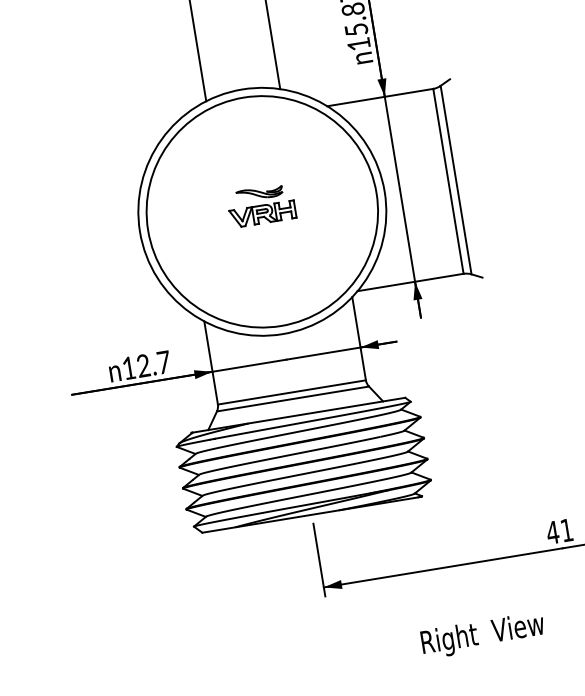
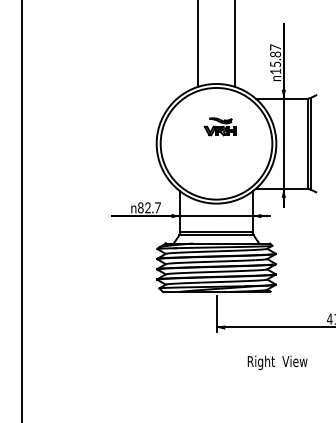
part: (259, 205) -> (219, 126), moved
text: (128, 367) -> (140, 207), 12.7 -> 82.7
text: (482, 634) -> (277, 362), moved

